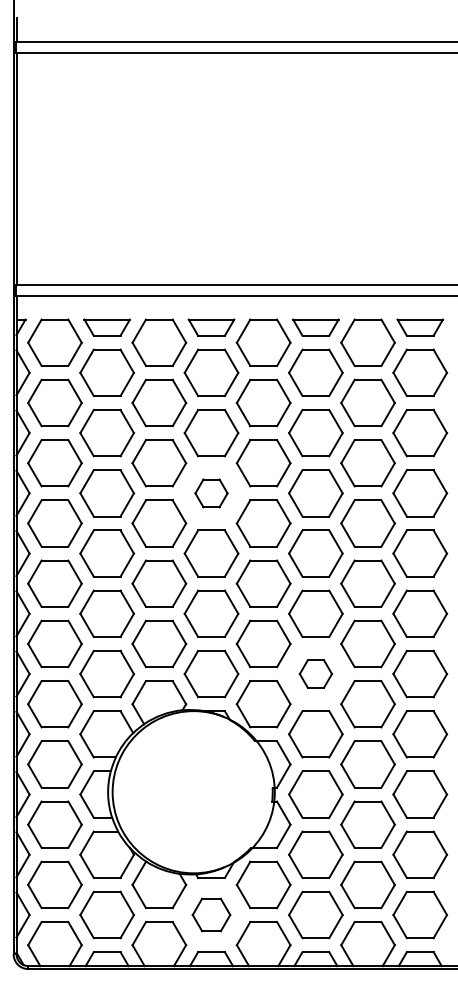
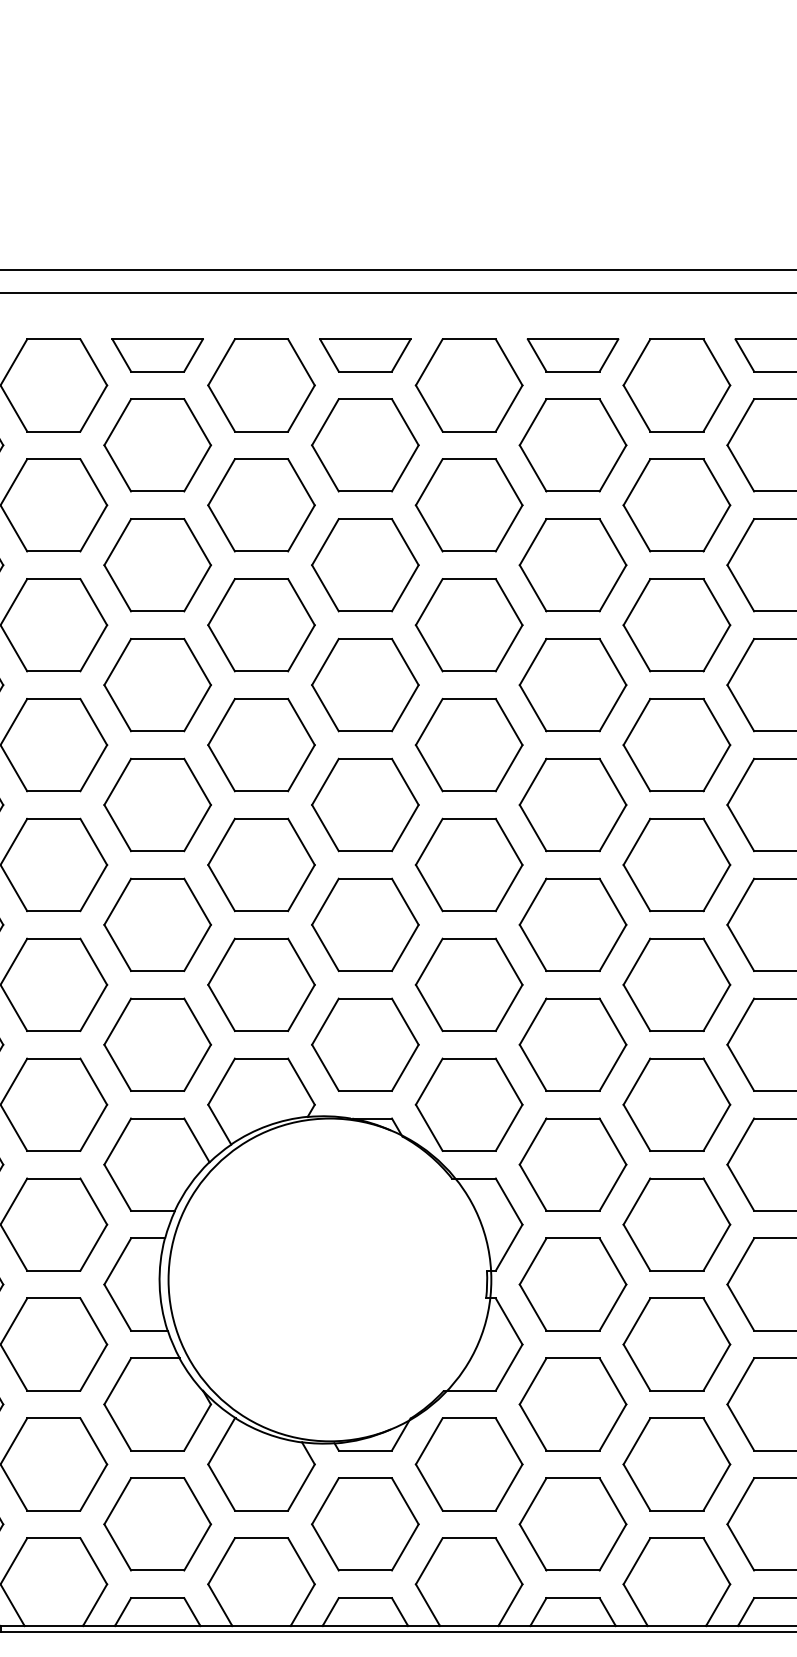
part: (211, 493) -> (365, 685), size x1.67
part: (315, 673) -> (572, 1043), size x1.67
part: (211, 914) -> (365, 1523), size x1.43

